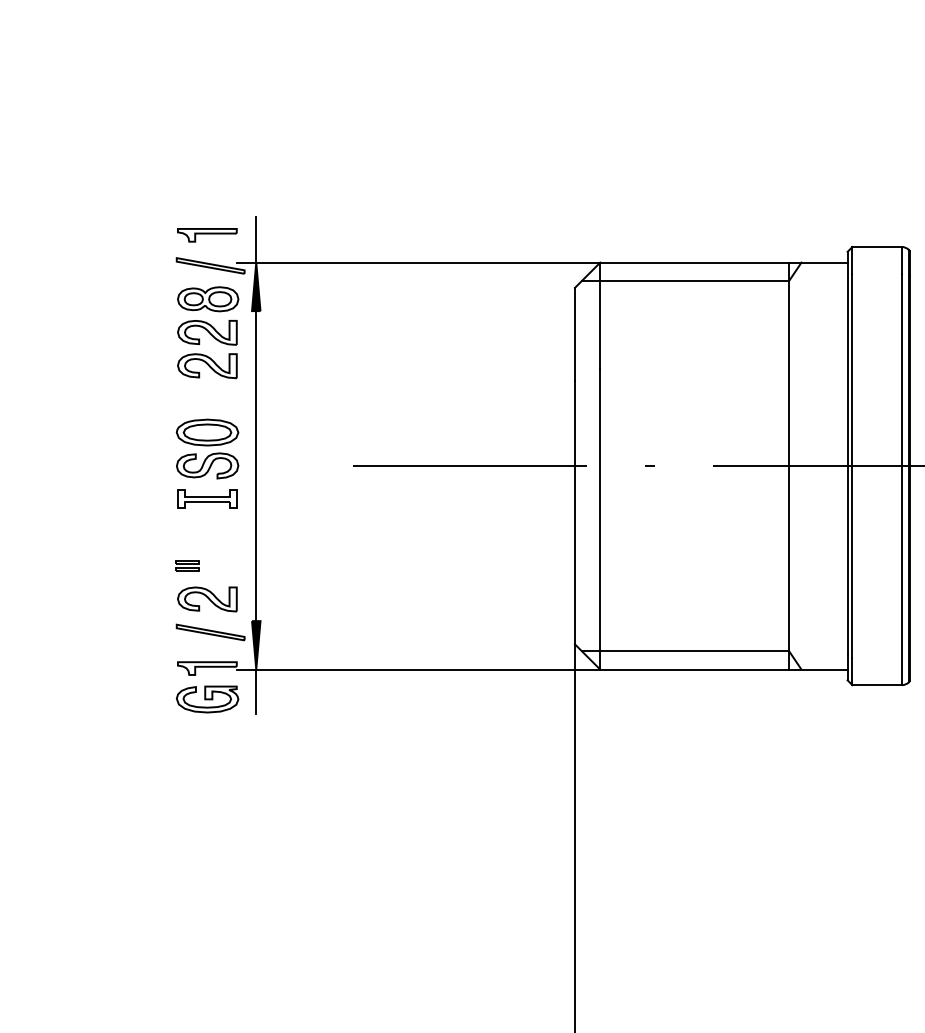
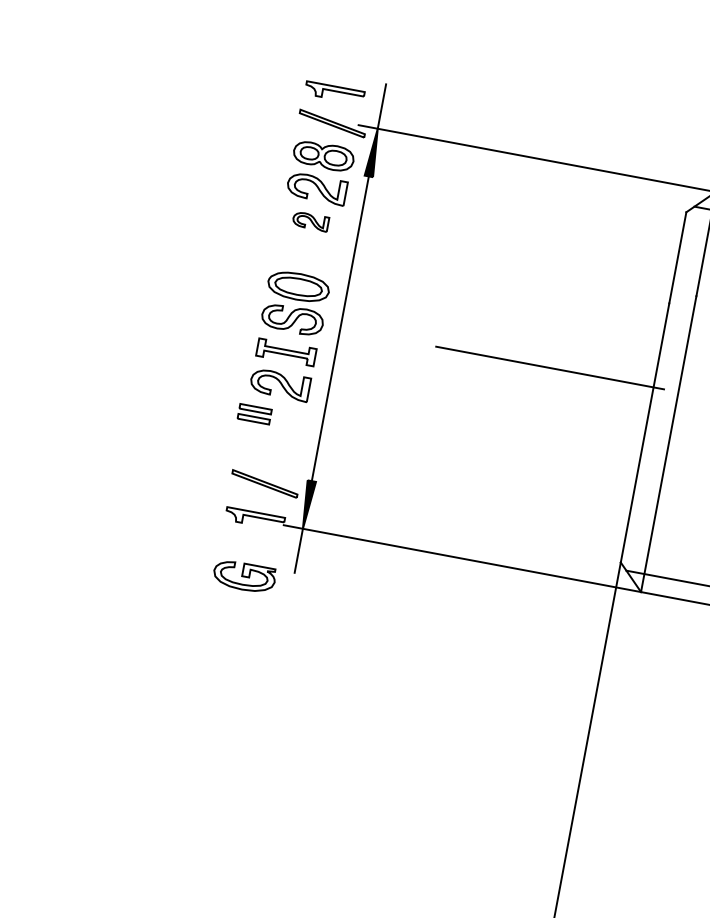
part: (207, 366) -> (310, 221), size x0.6
part: (187, 565) -> (254, 413), size x1.4
part: (207, 599) -> (280, 385), moved
part: (207, 699) -> (244, 576), moved

